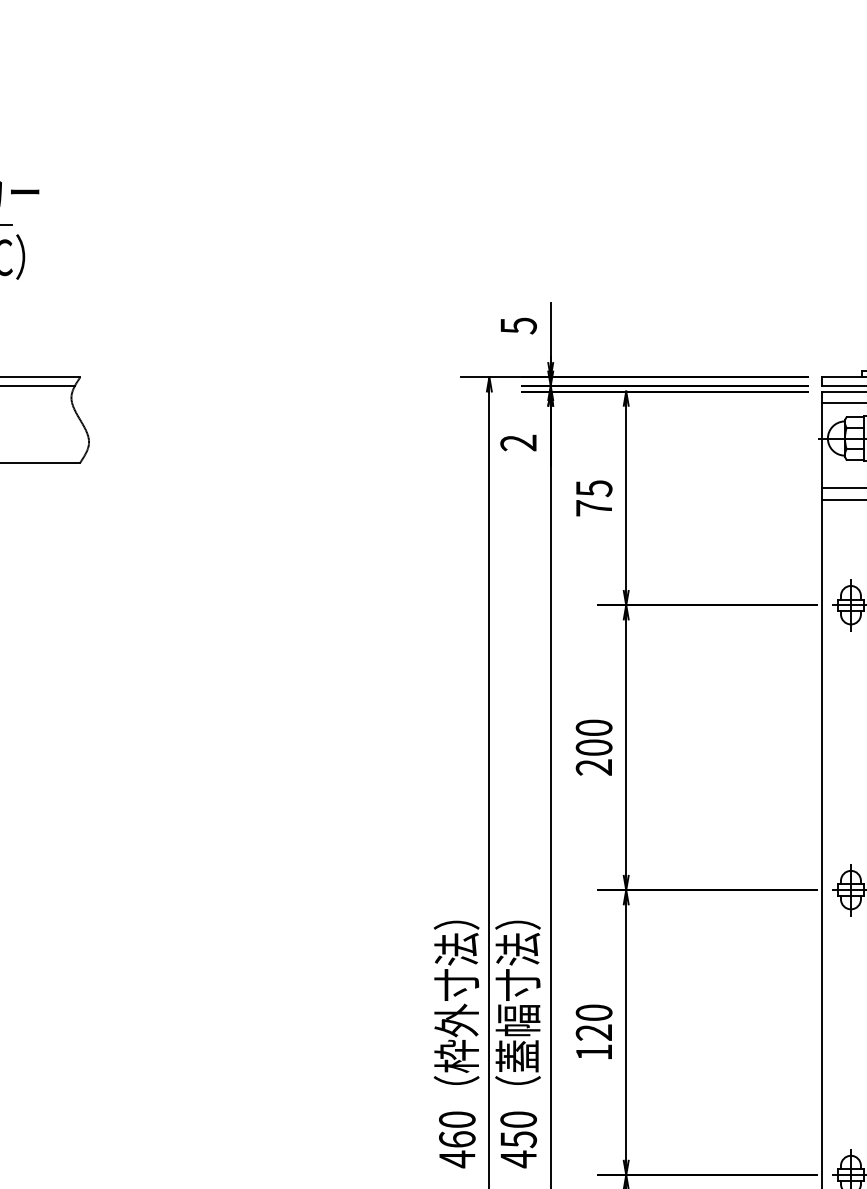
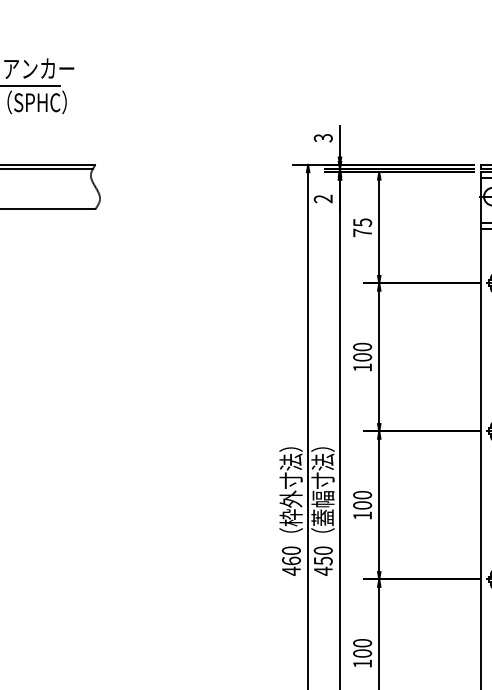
text: (517, 324) -> (322, 137), 5 -> 3
text: (594, 767) -> (362, 367), 200 -> 100
text: (594, 1032) -> (362, 505), 120 -> 100

